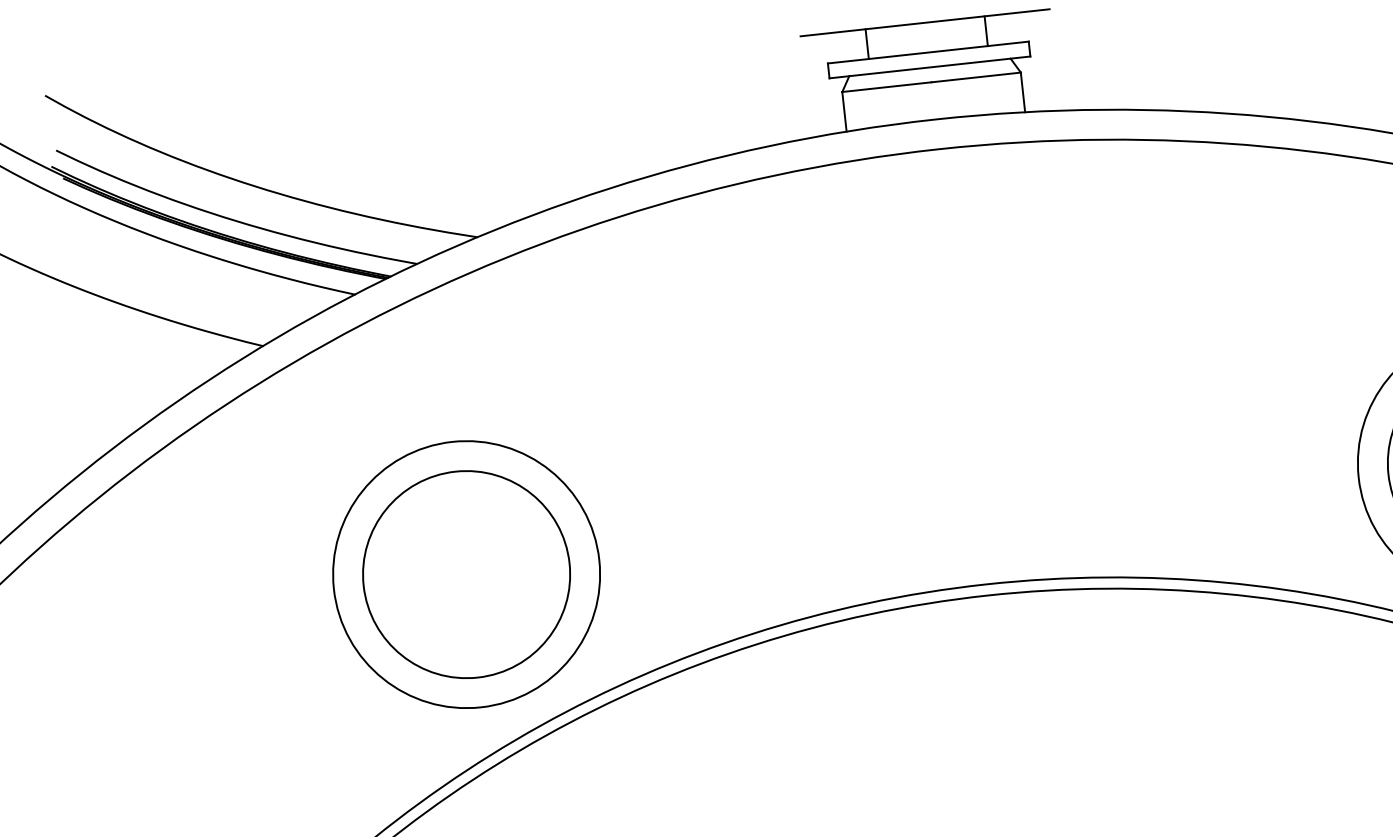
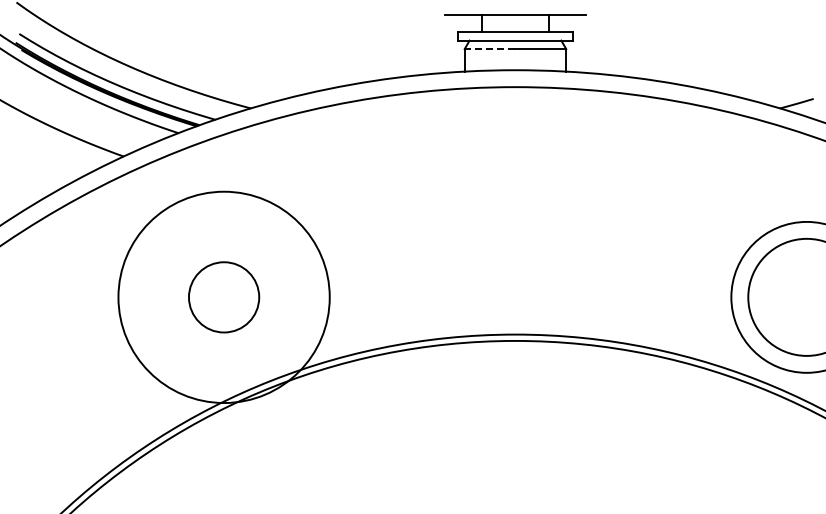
line: (885, 87) -> (489, 49), solid -> dashed
circle: (465, 573) -> (223, 296), size x0.6
circle: (465, 573) -> (223, 296), size x1.4

